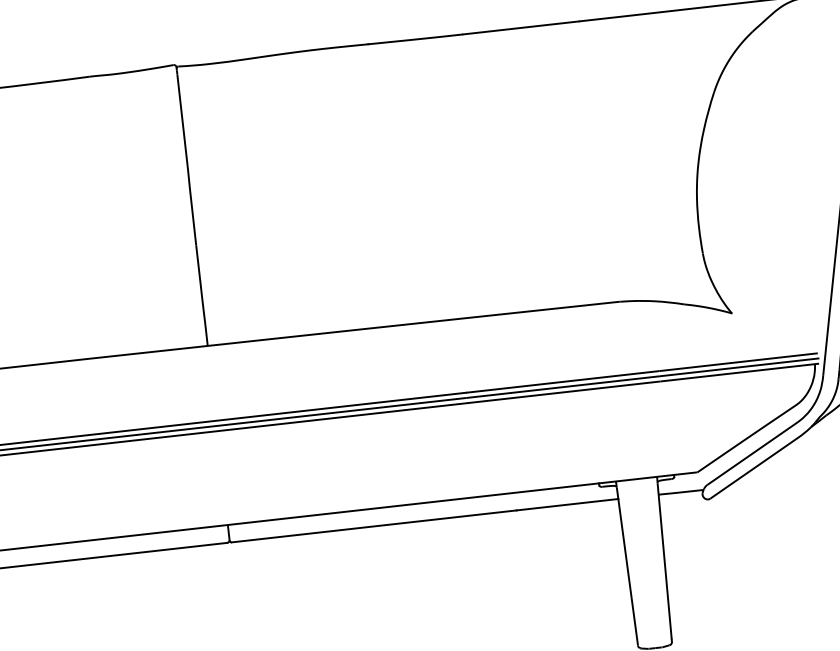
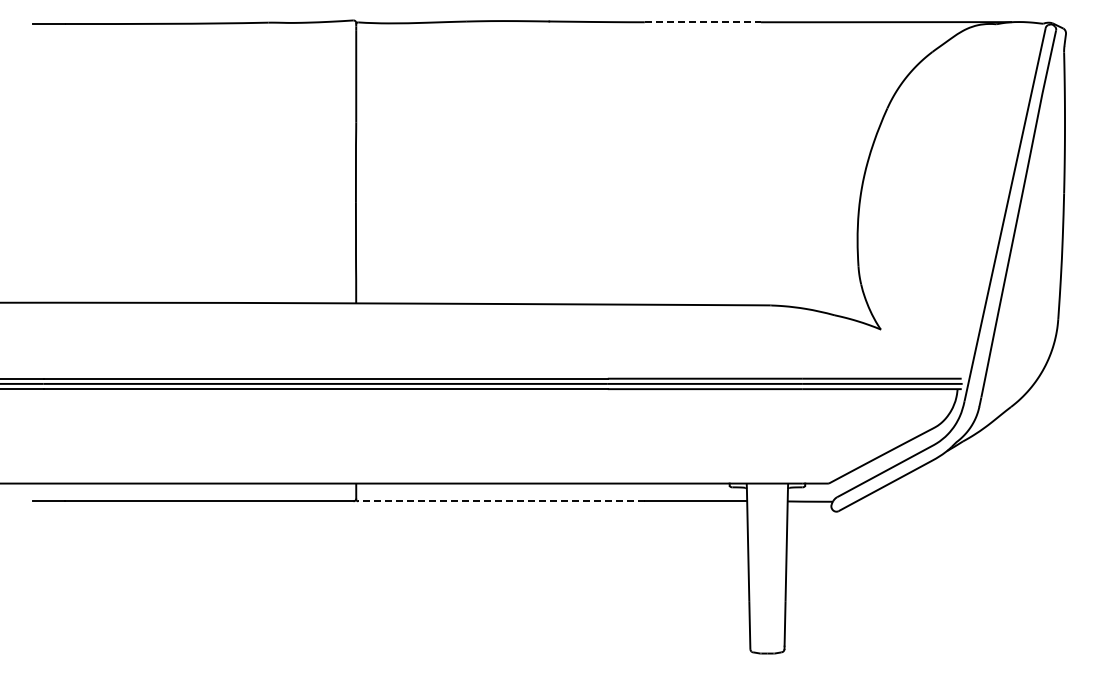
line: (521, 28) -> (703, 22), solid -> dashed
line: (373, 526) -> (500, 501), solid -> dashed

